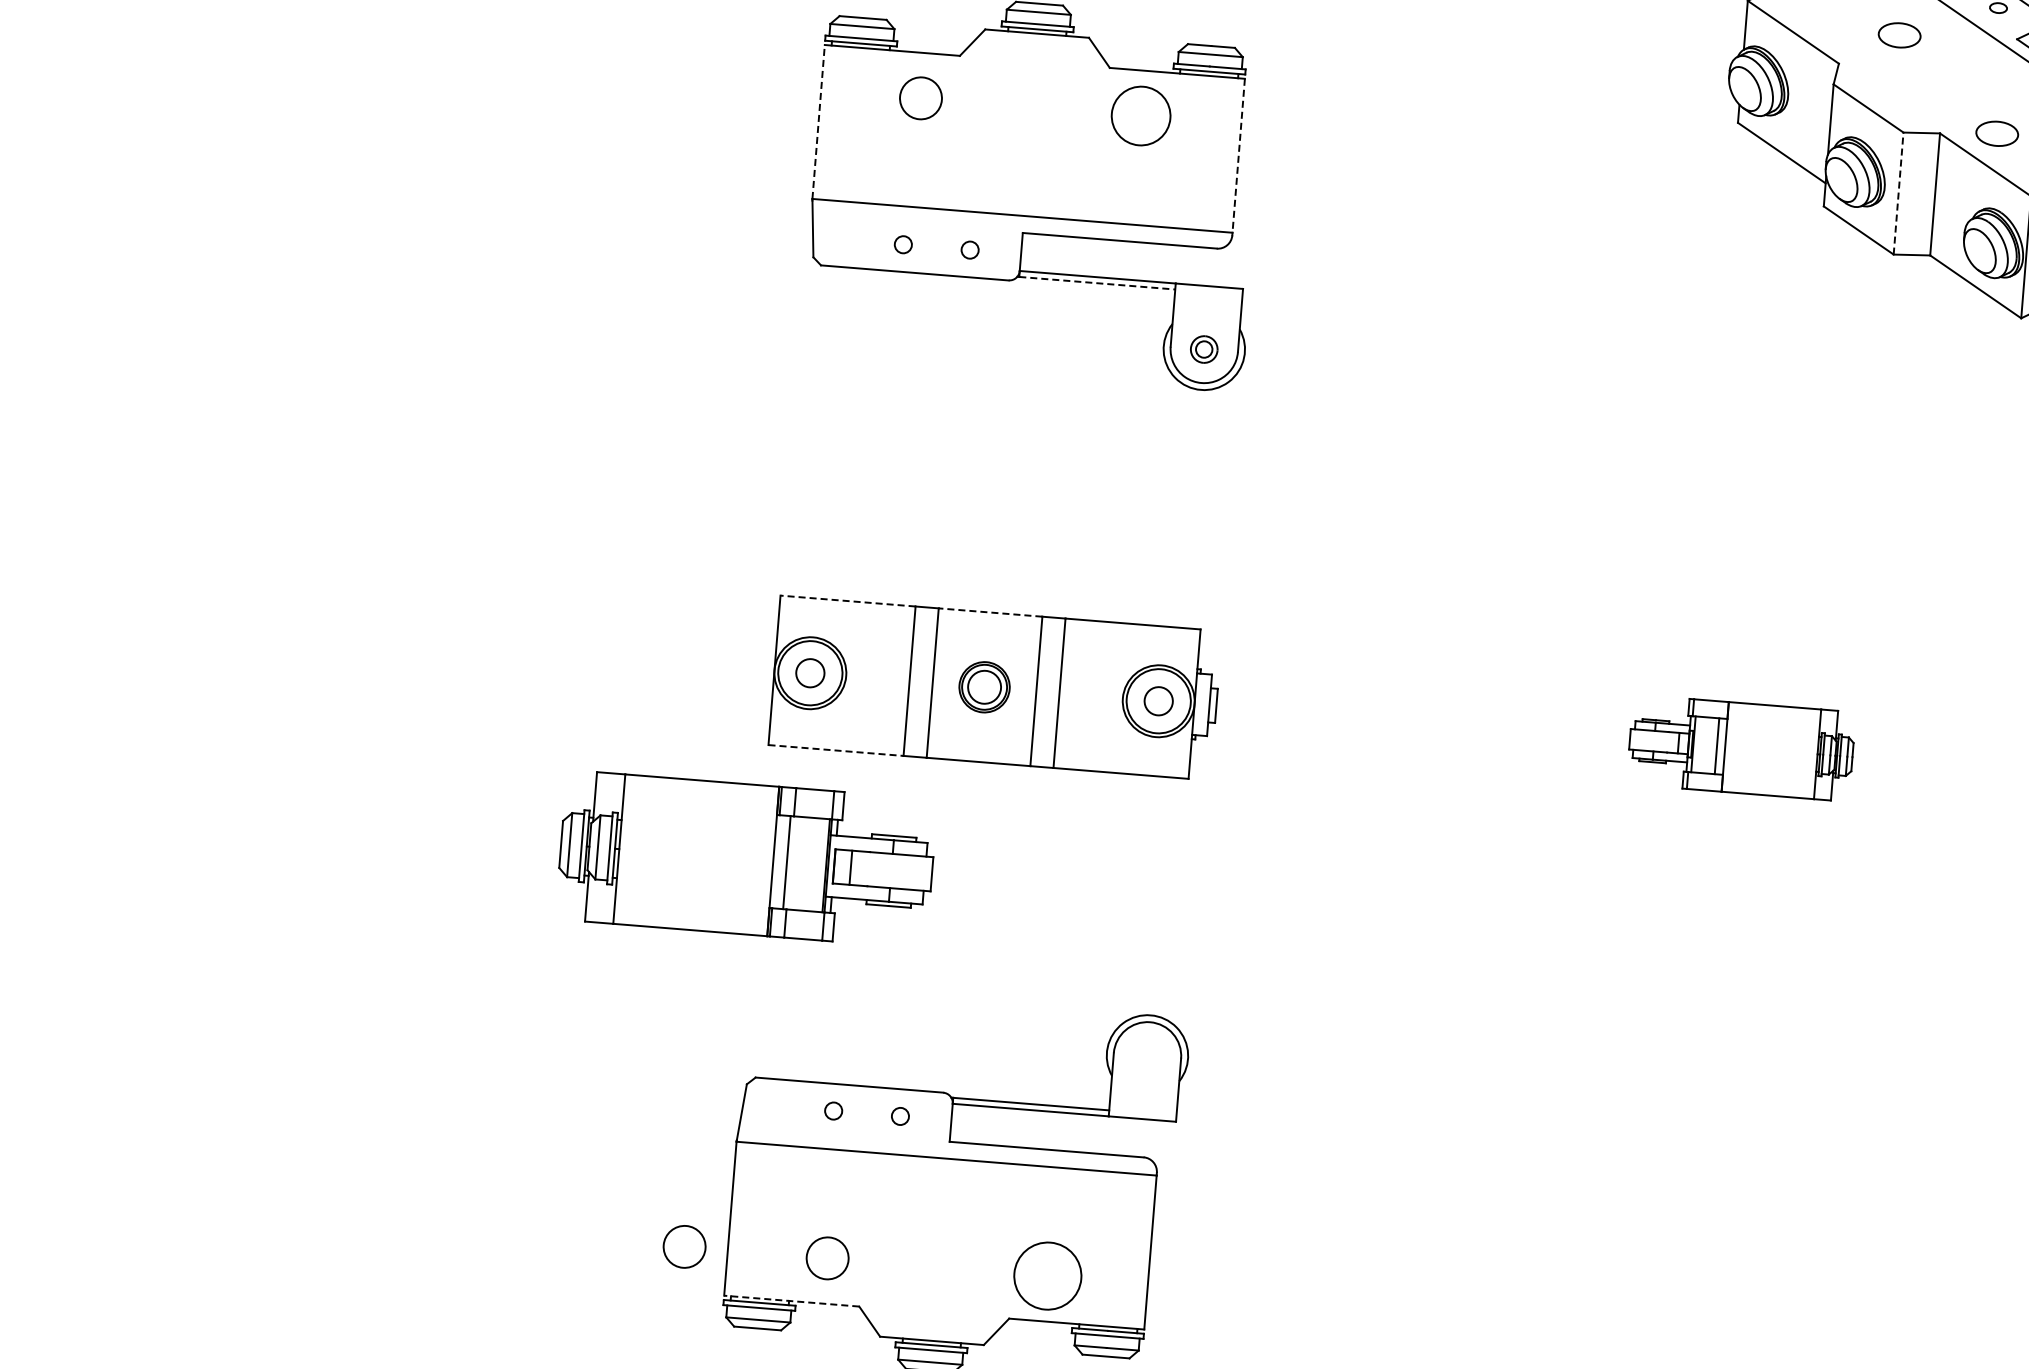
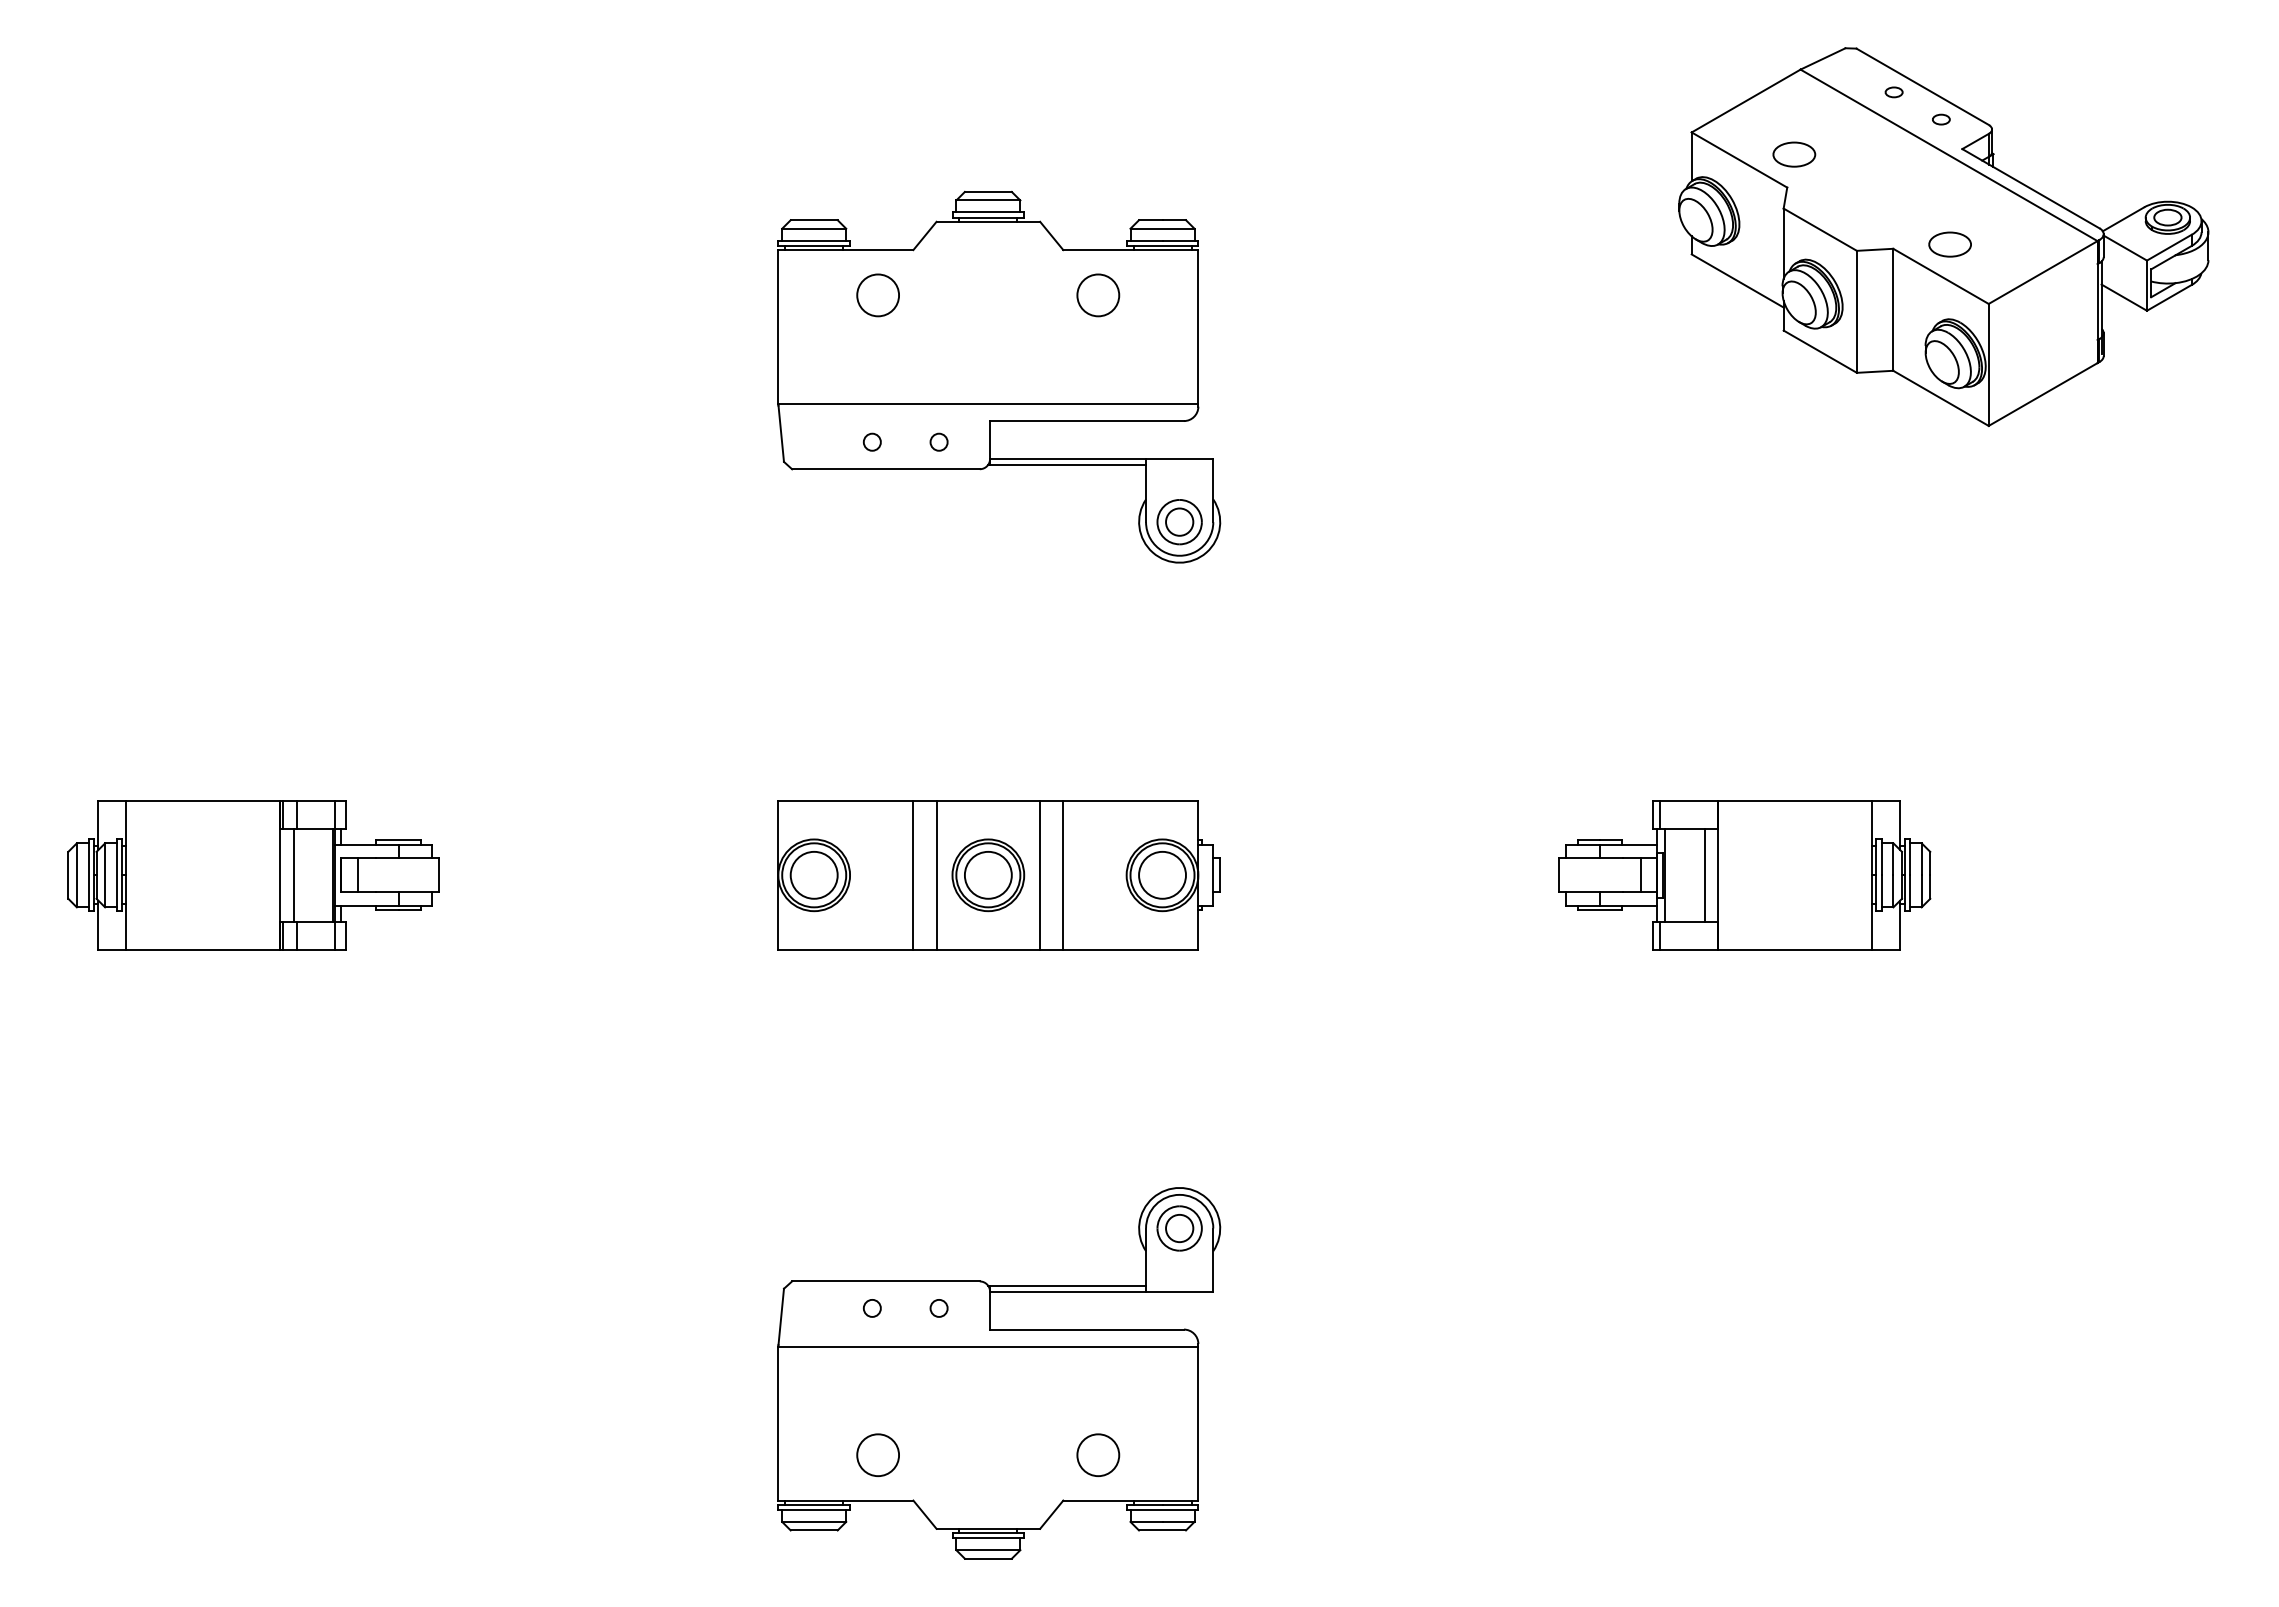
part: (1899, 35) -> (1794, 154), moved
circle: (1141, 116) -> (1098, 295), size x0.71
line: (818, 122) -> (778, 327), dashed -> solid
line: (1238, 156) -> (1198, 327), dashed -> solid
line: (1898, 193) -> (1856, 311), dashed -> solid
line: (1097, 282) -> (1068, 464), dashed -> solid
part: (1204, 349) -> (1179, 522), size x1.67
line: (847, 600) -> (845, 800), dashed -> solid
line: (990, 612) -> (988, 800), dashed -> solid
circle: (809, 672) -> (813, 874), size x1.67
part: (984, 687) -> (988, 875), size x1.43
circle: (1158, 700) -> (1162, 874), size x1.67
part: (1740, 748) -> (1744, 875), size x1.67
line: (835, 750) -> (845, 950), dashed -> solid
part: (746, 859) -> (253, 875), moved
part: (1147, 1055) -> (1179, 1228), added
circle: (684, 1246) -> (734, 1454), removed
circle: (1048, 1276) -> (1098, 1455), size x0.62
line: (791, 1301) -> (845, 1500), dashed -> solid

